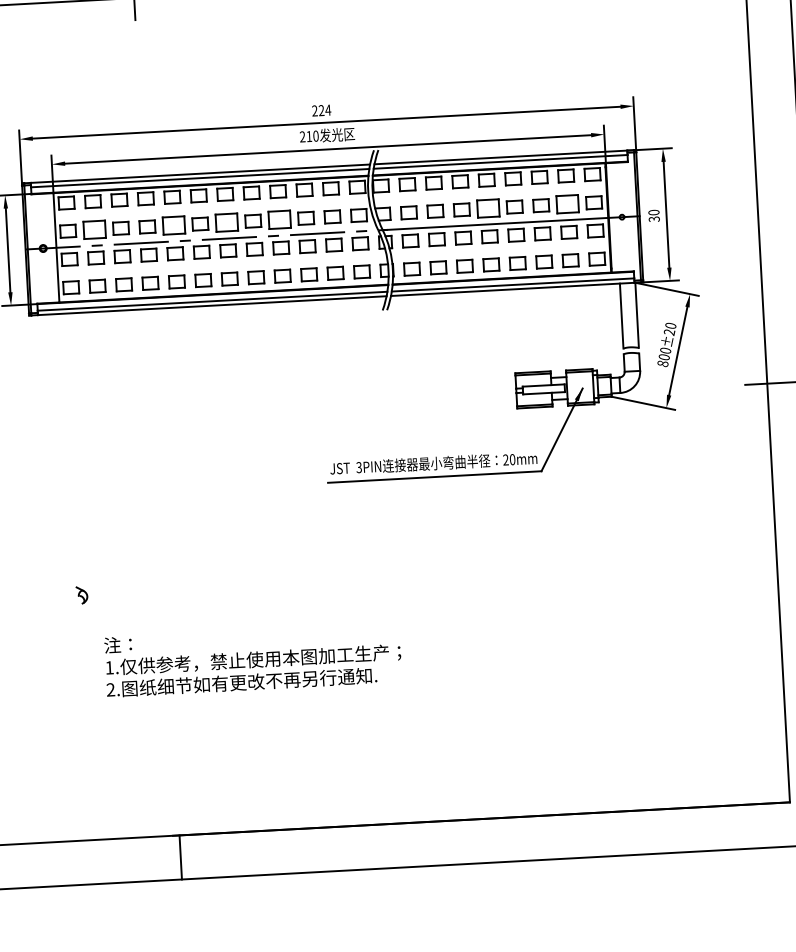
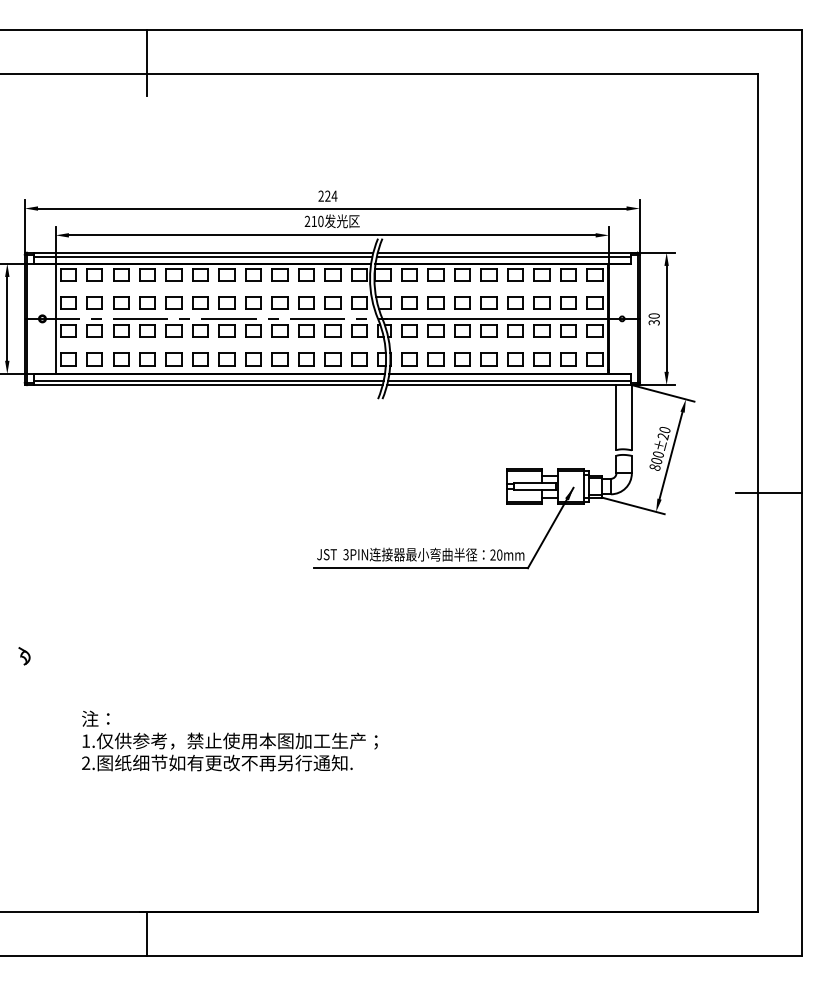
part: (567, 203) -> (568, 302), size x0.71
part: (487, 208) -> (488, 302), size x0.71
part: (279, 219) -> (279, 302), size x0.71
part: (226, 222) -> (226, 302), size x0.71
part: (173, 225) -> (173, 302), size x0.71
part: (94, 229) -> (94, 302), size x0.71
part: (82, 595) -> (24, 656), moved

